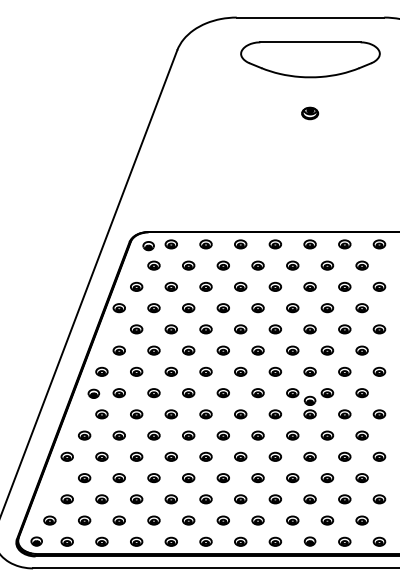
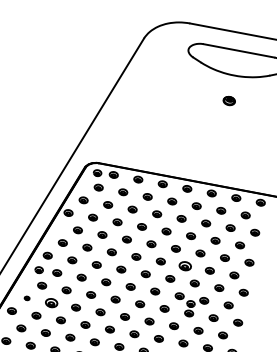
part: (292, 350) -> (185, 266), size x1.4
part: (84, 435) -> (27, 298), size x0.6
part: (118, 435) -> (51, 302), size x1.4

